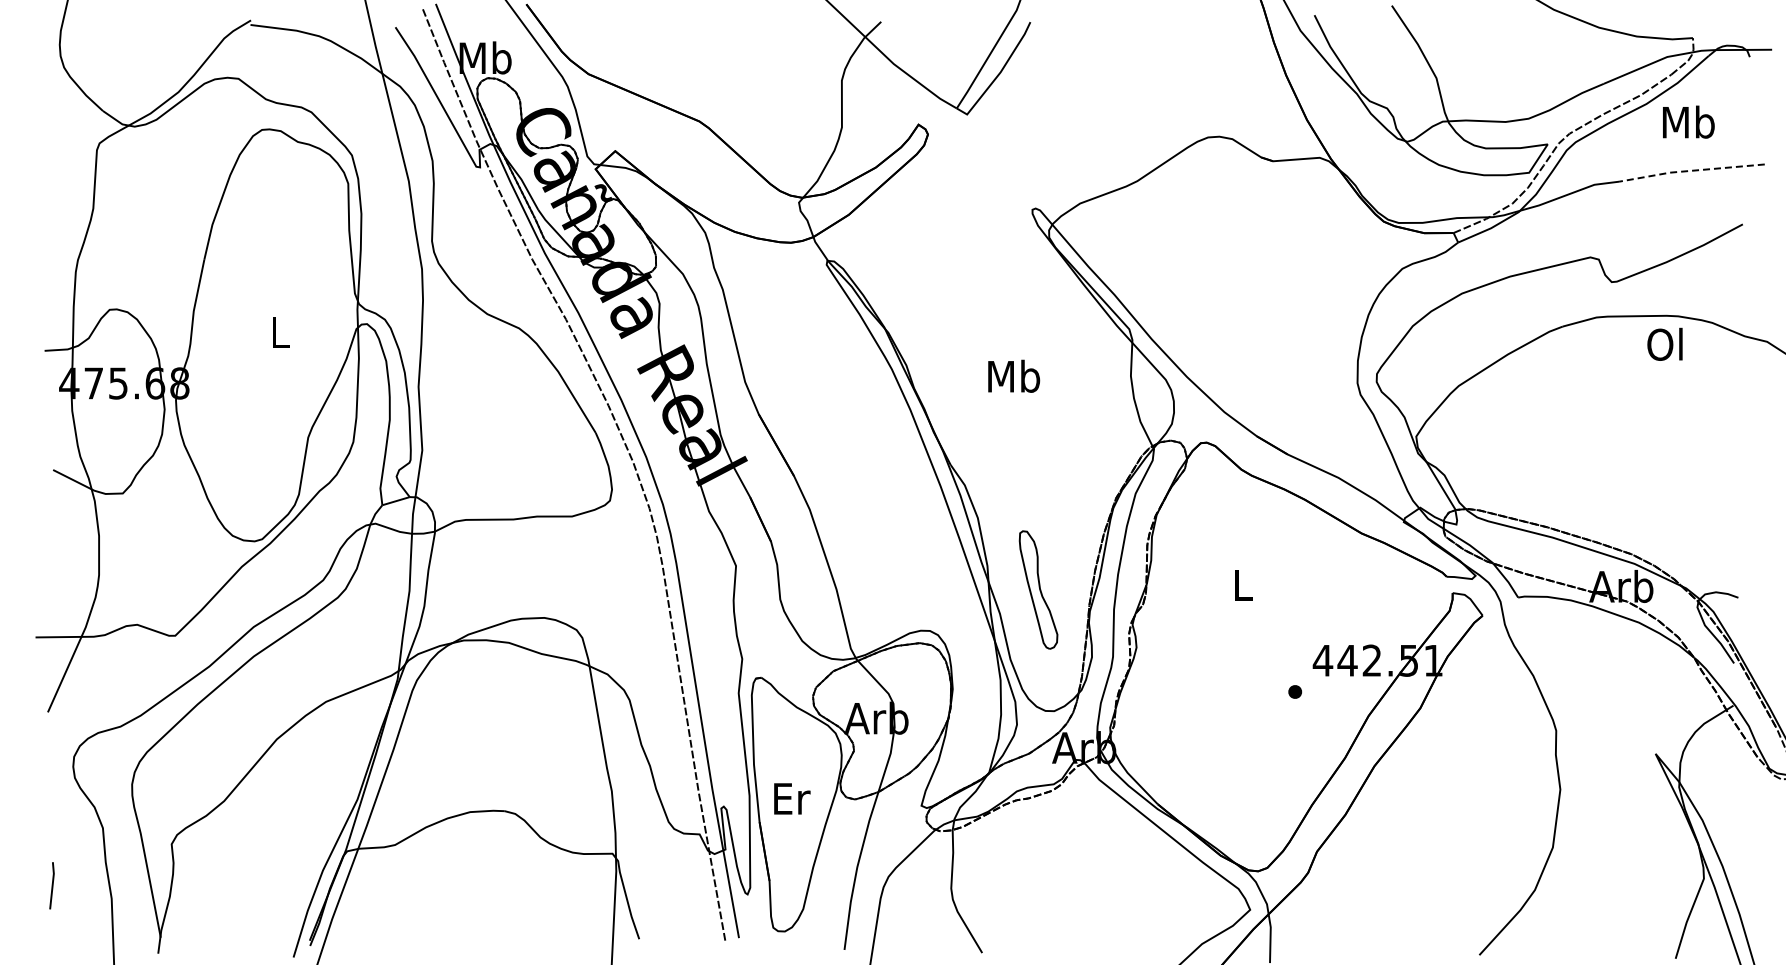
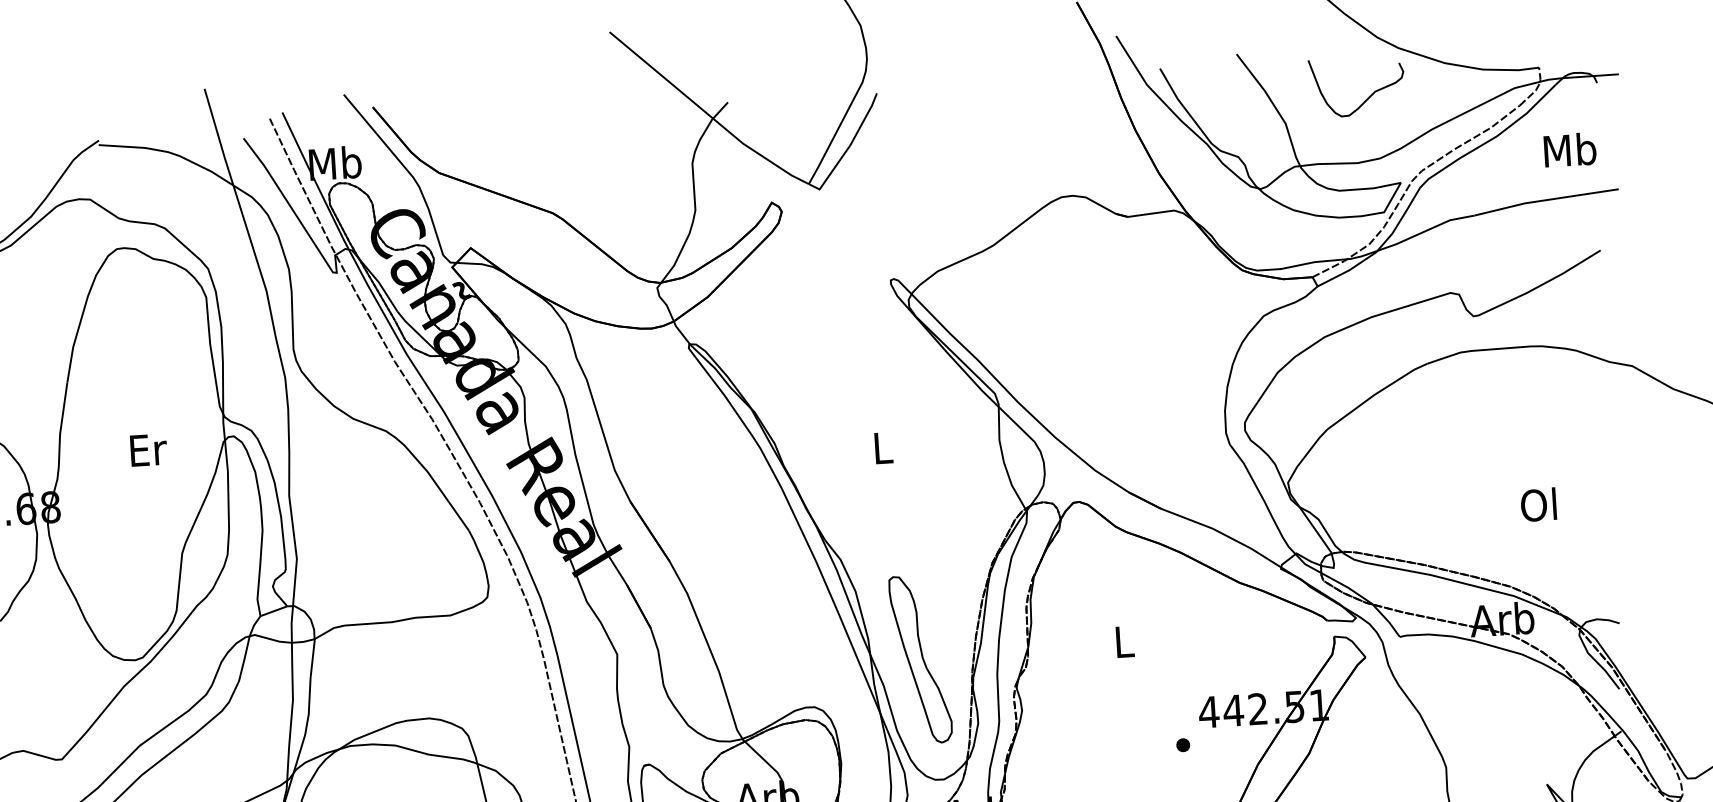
curve: (1520, 56) -> (1368, 96), added
text: (1688, 121) -> (1569, 149), moved
line: (1690, 170) -> (1545, 199), dashed -> solid
text: (281, 332) -> (148, 450), L -> Er
text: (1664, 343) -> (1538, 503), moved
text: (1014, 375) -> (883, 446), Mb -> L
part: (1038, 589) -> (920, 659), size x1.43

